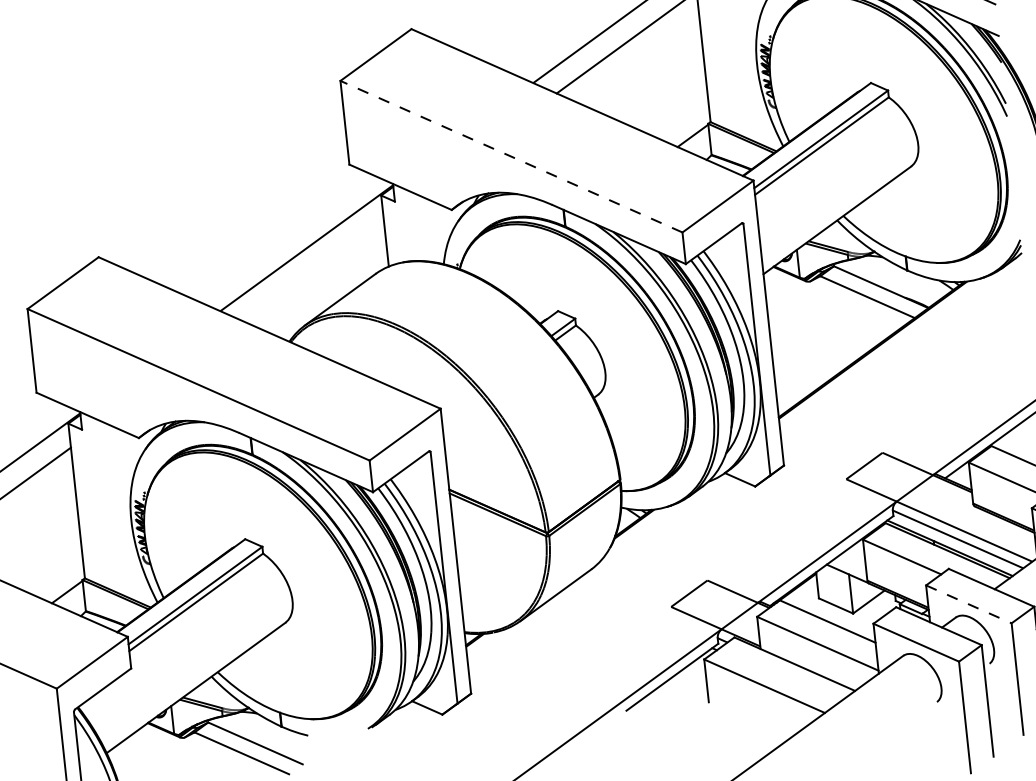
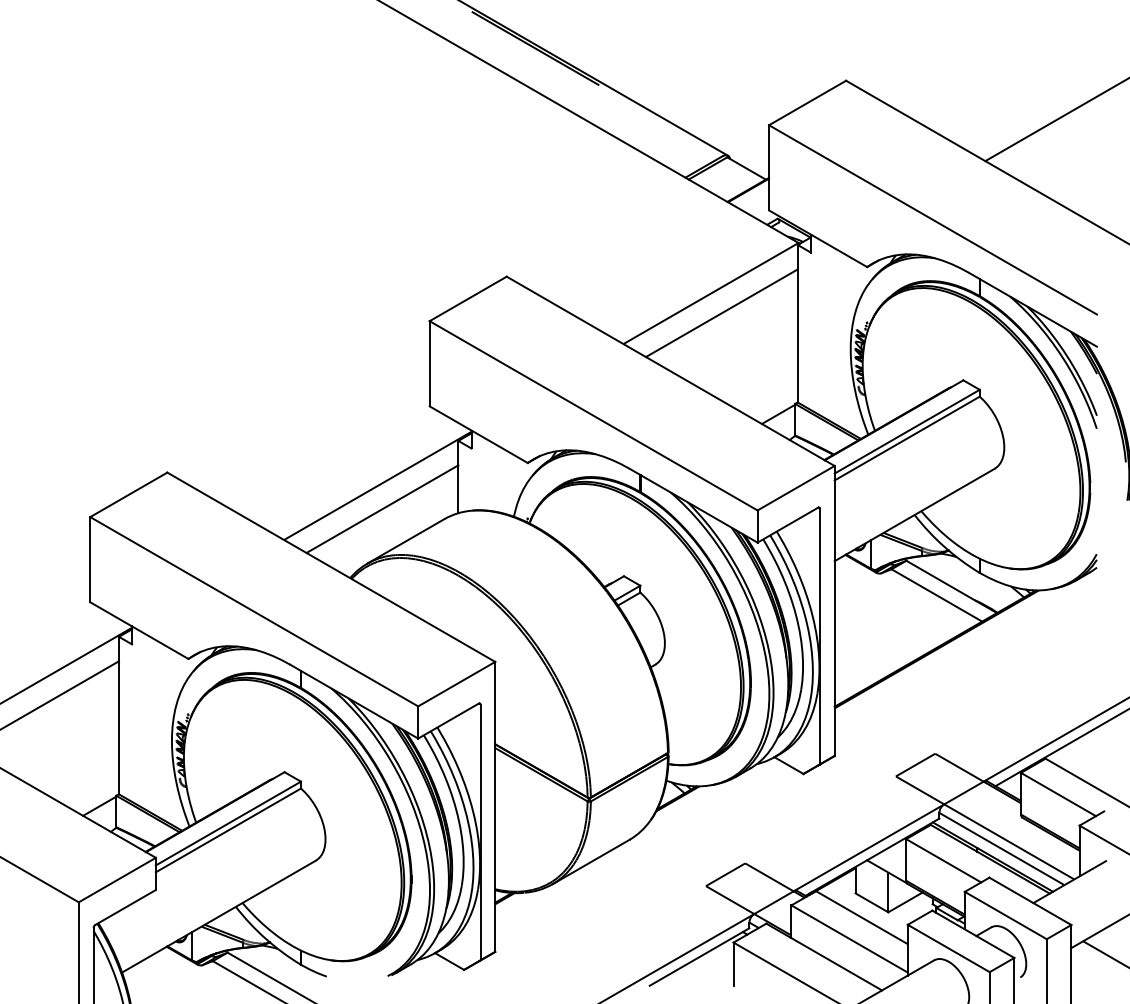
line: (511, 156) -> (593, 415), dashed -> solid
line: (313, 269) -> (382, 508), added
line: (969, 604) -> (1006, 915), dashed -> solid

